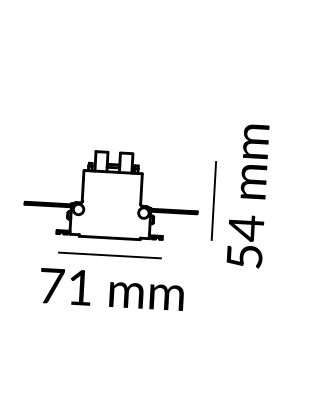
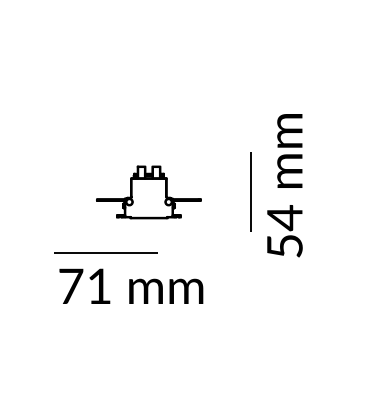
part: (111, 195) -> (148, 192), size x0.6
line: (109, 255) -> (105, 252), moved
text: (112, 288) -> (131, 285), moved

